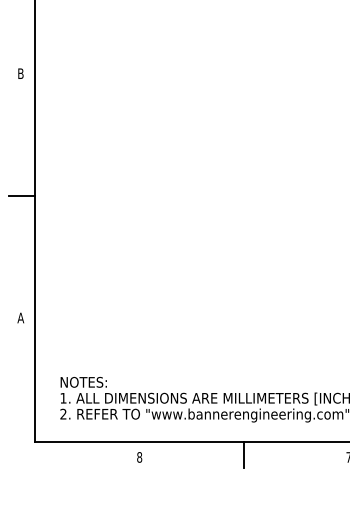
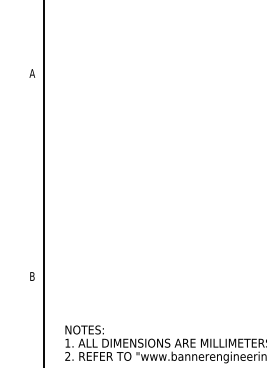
text: (20, 73) -> (32, 73), B -> A
line: (21, 195) -> (32, 174), removed
text: (20, 317) -> (32, 276), A -> B

